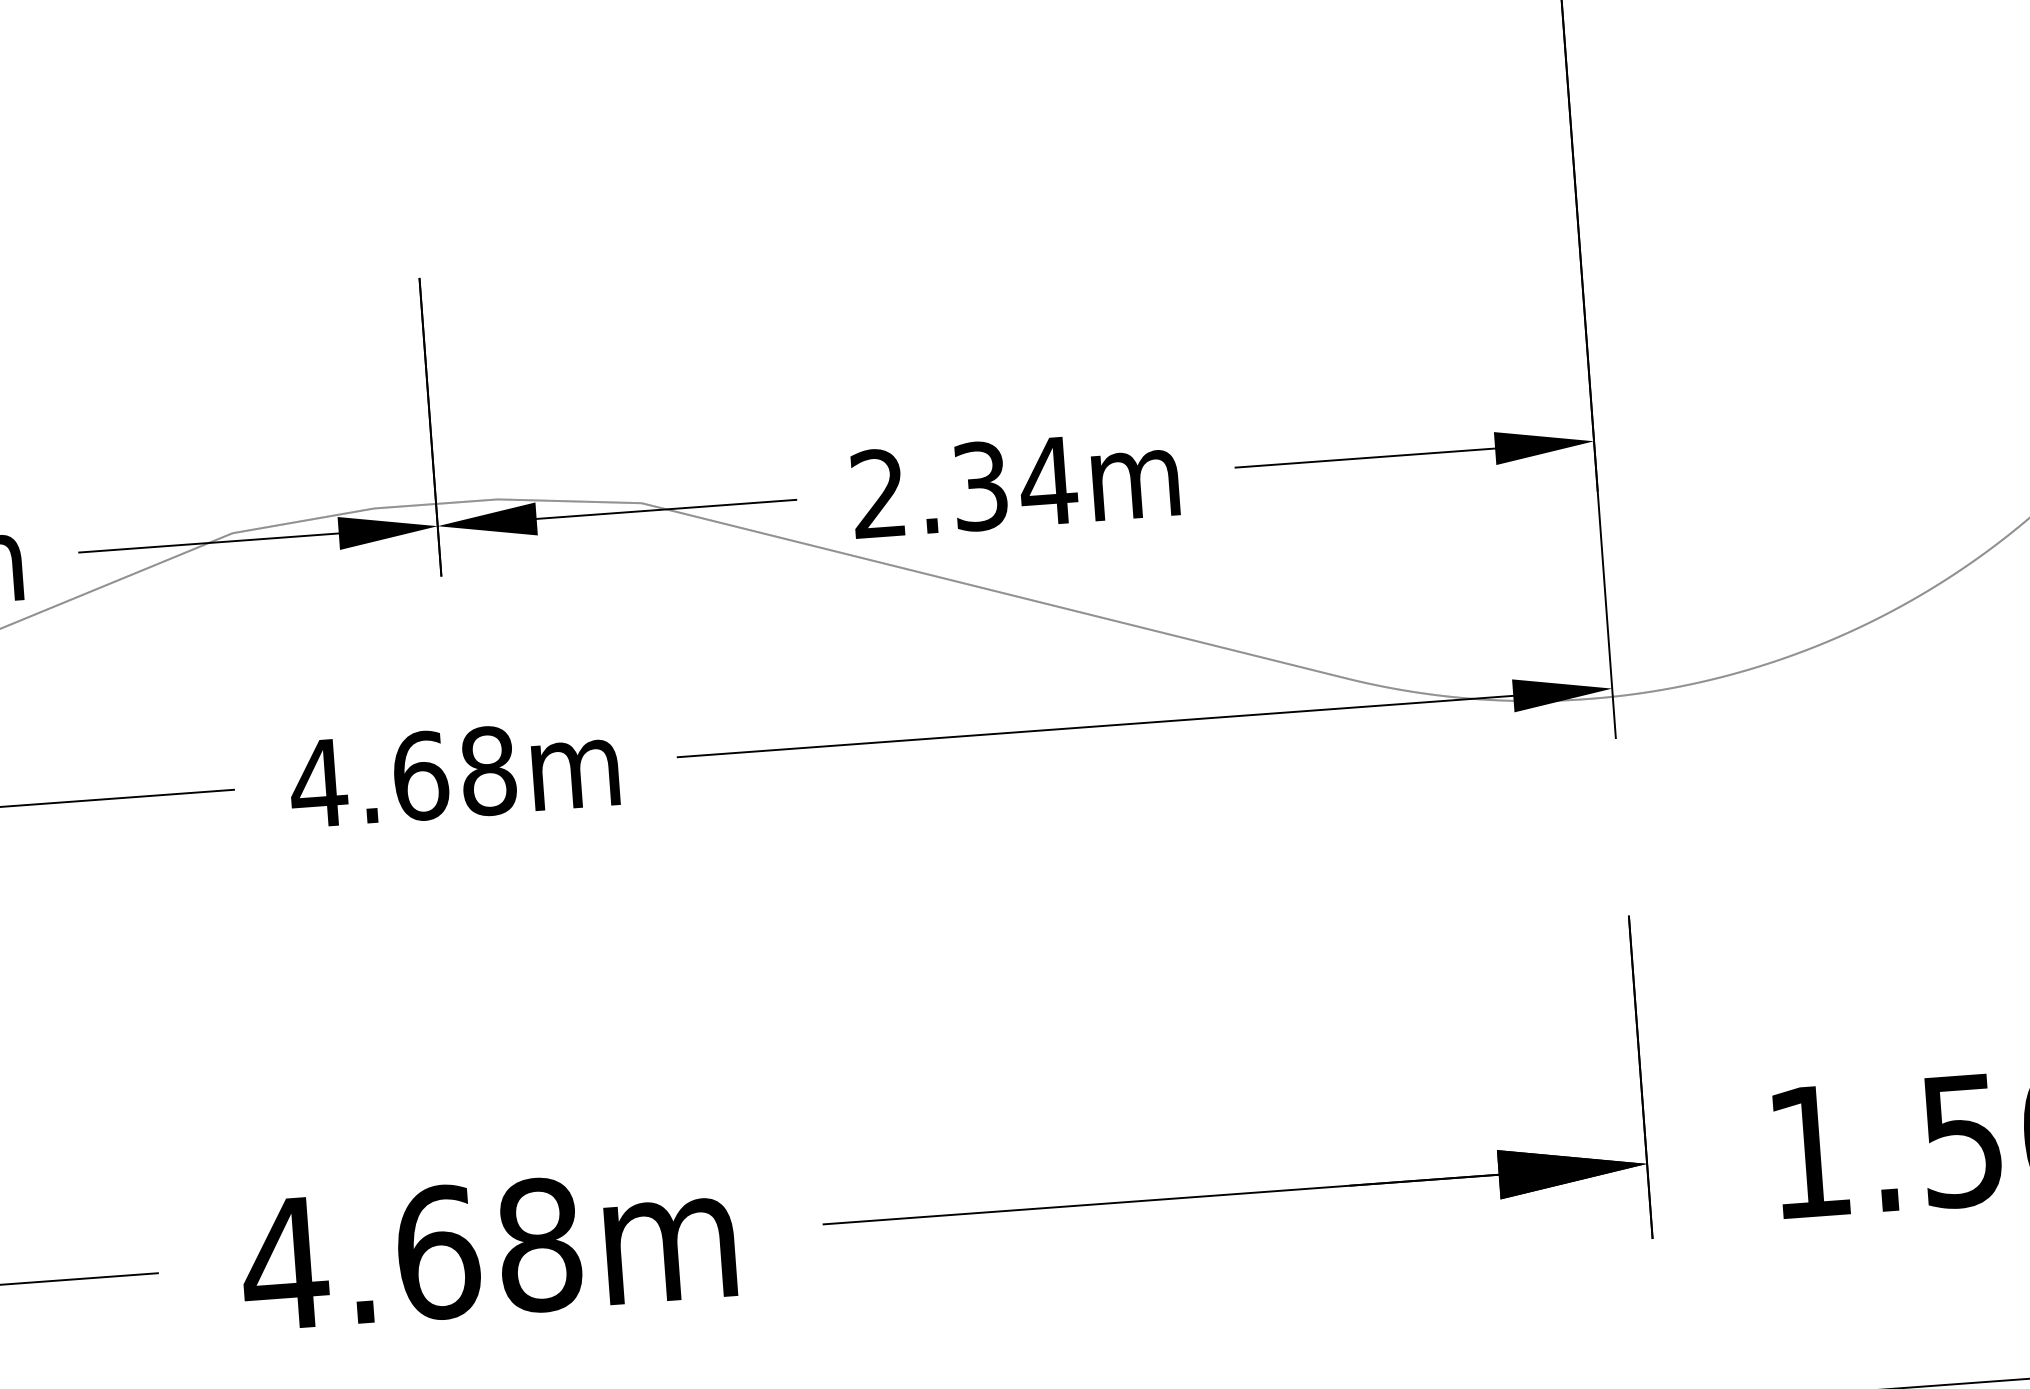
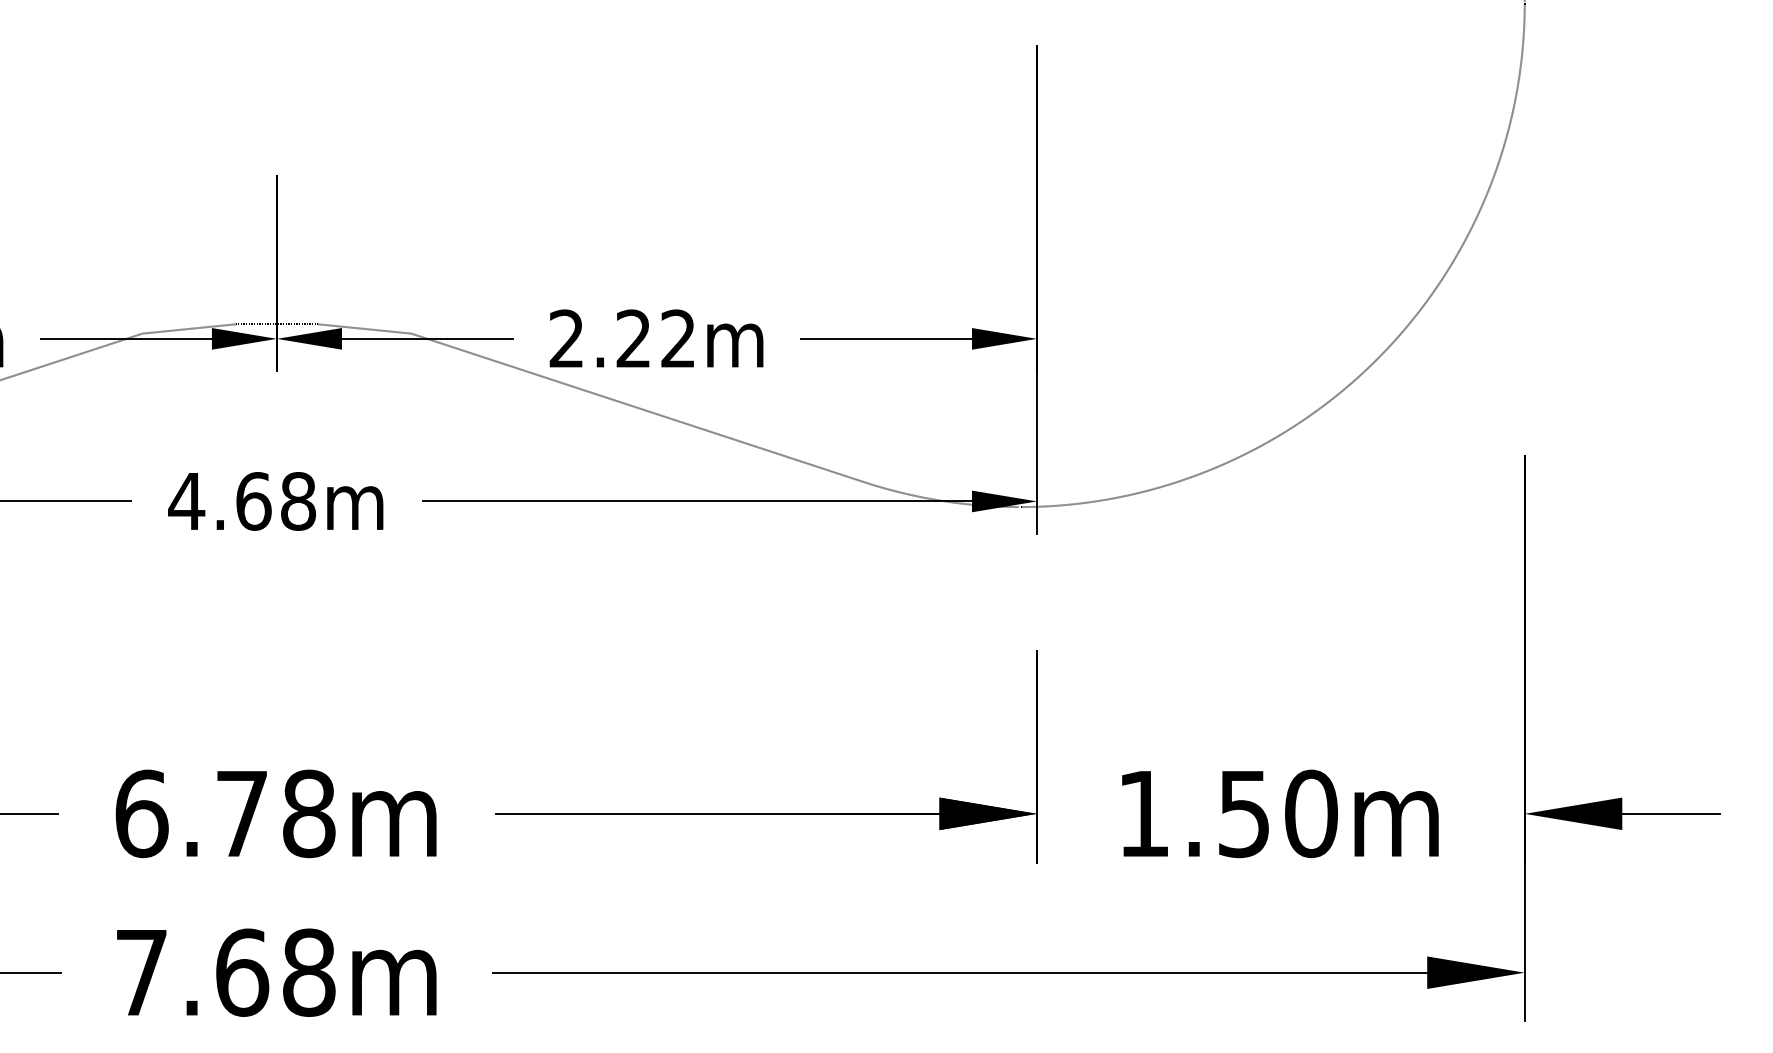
text: (1015, 483) -> (656, 338), 2.34m -> 2.22m
text: (360, 1257) -> (191, 813), 4.68m -> 6.78m

